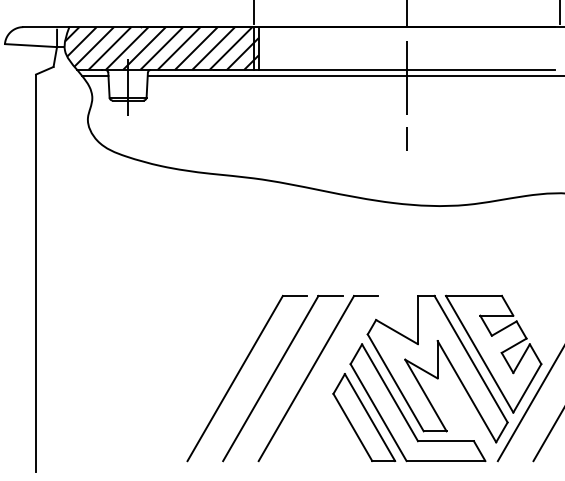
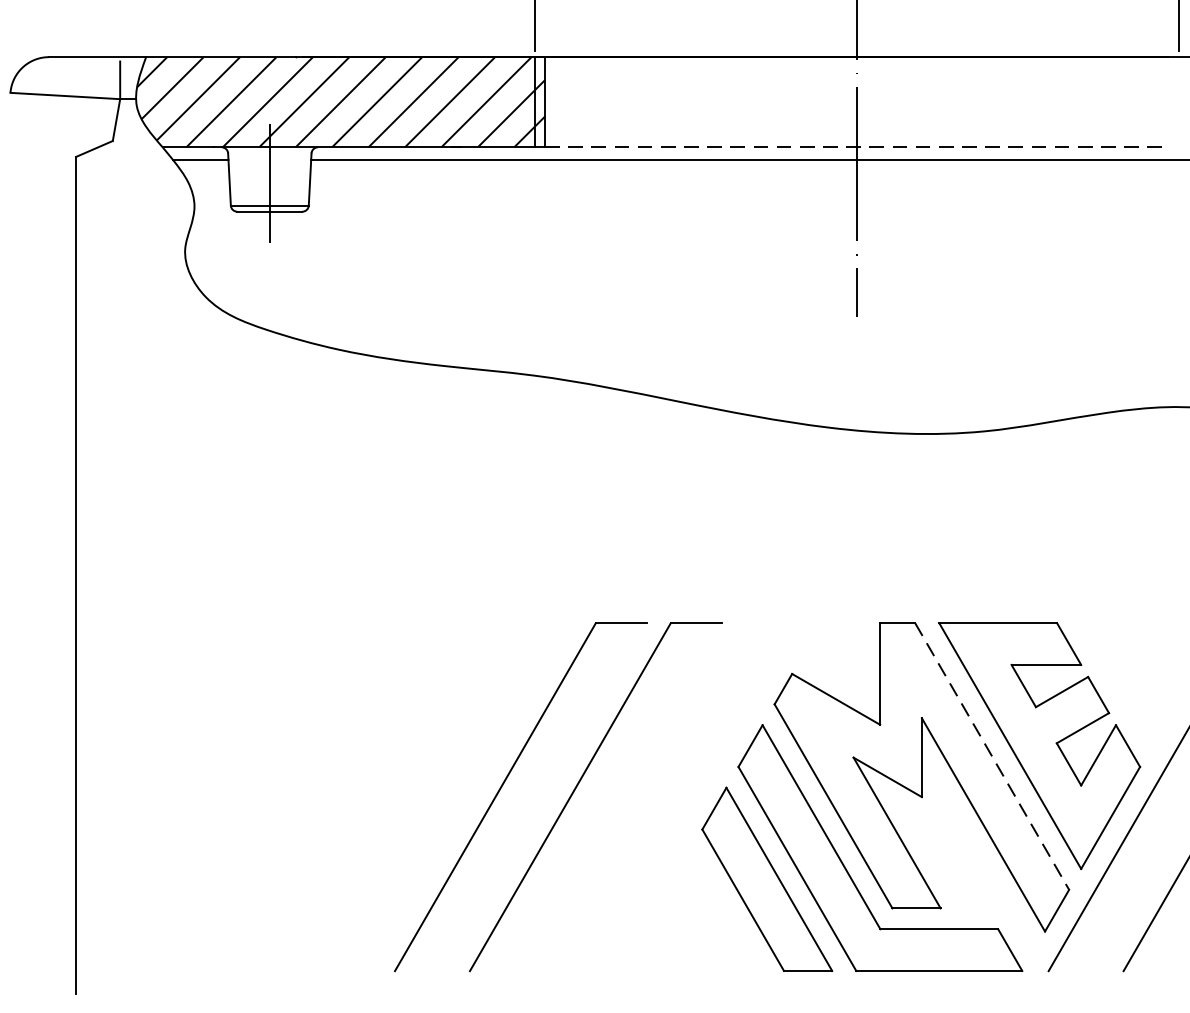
line: (407, 69) -> (858, 146), solid -> dashed
line: (471, 359) -> (993, 757), solid -> dashed
part: (309, 375) -> (651, 790), removed

